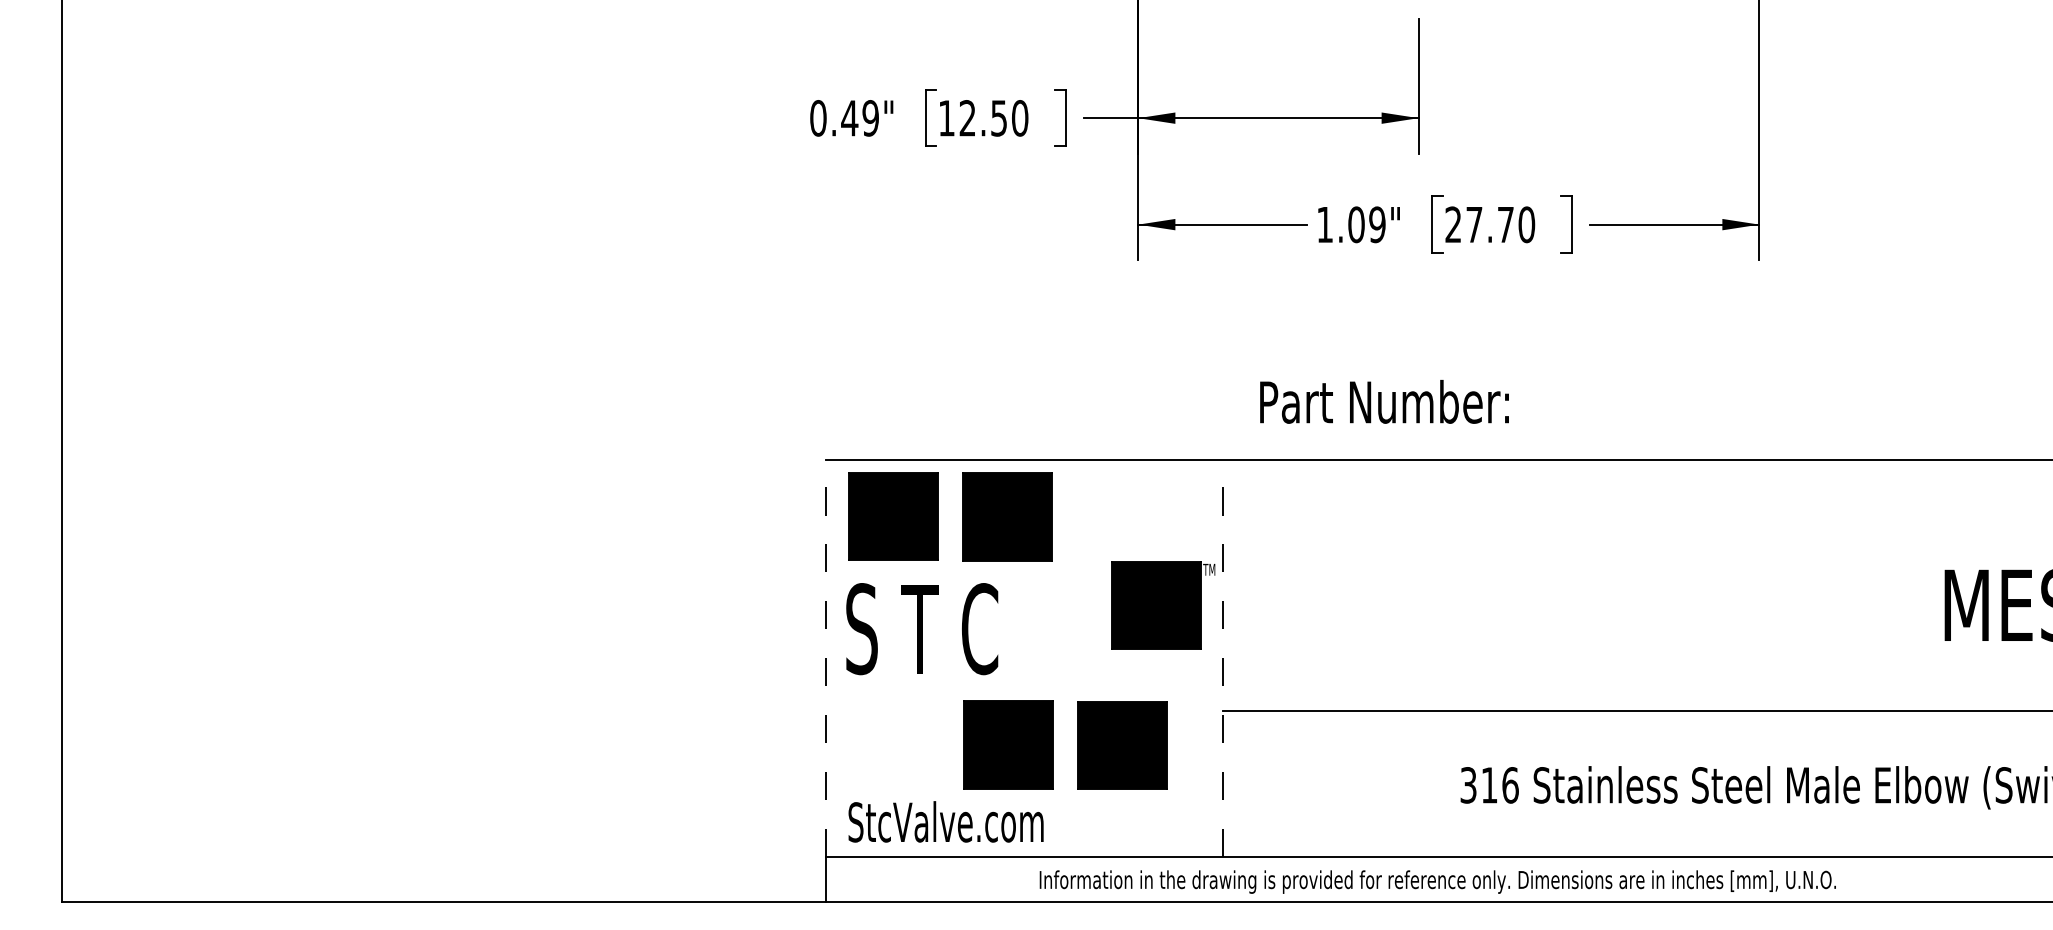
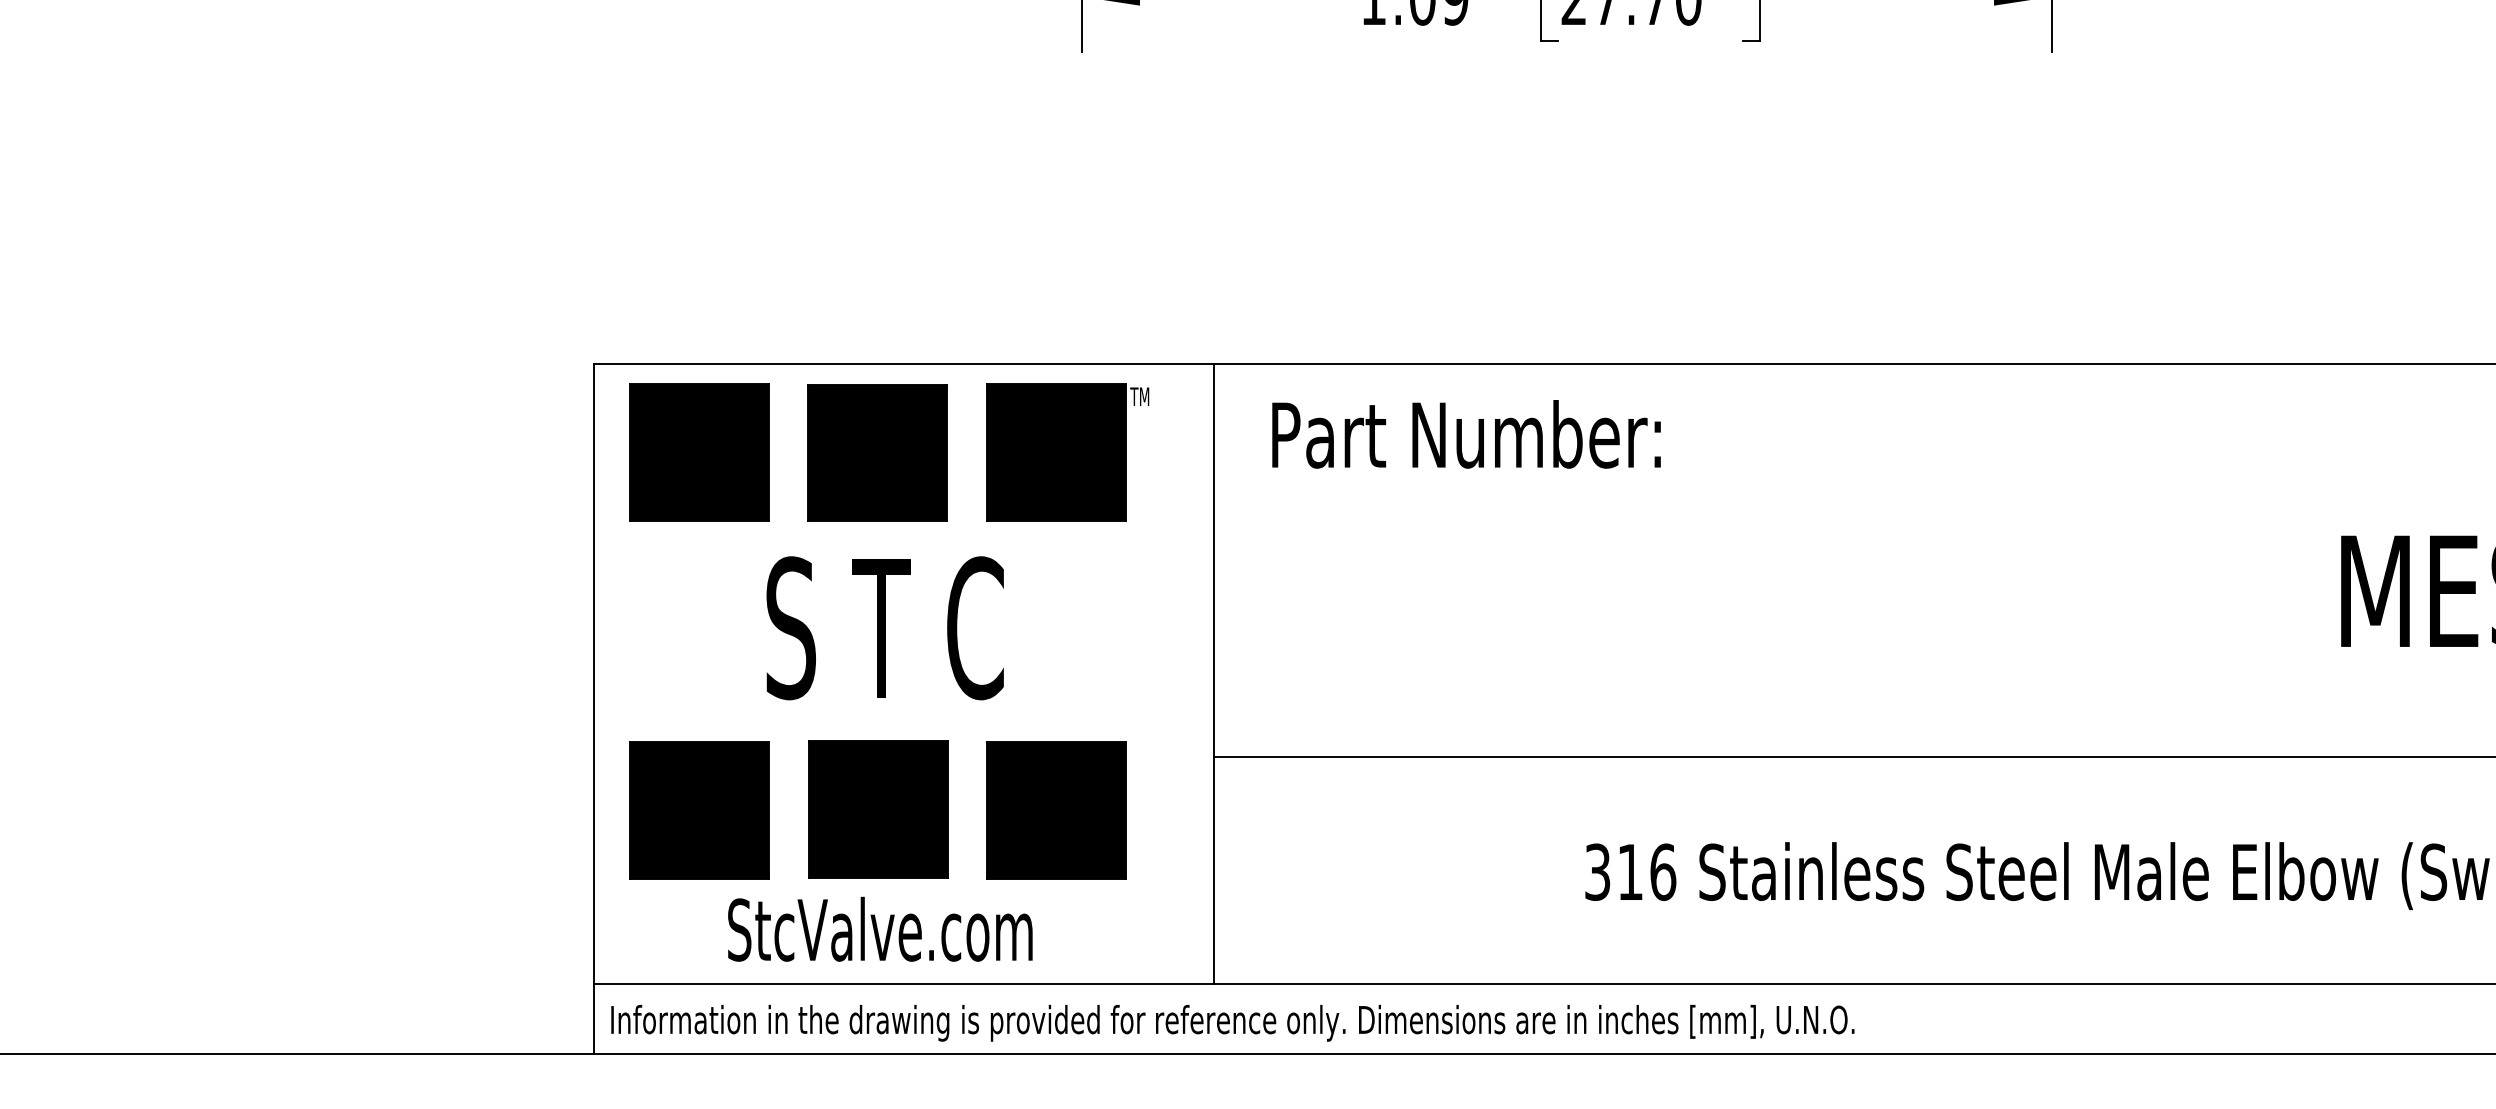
text: (1384, 401) -> (1466, 433), moved
part: (1163, 605) -> (1068, 452), moved
text: (922, 629) -> (885, 628), moved
line: (825, 658) -> (593, 674), dashed -> solid
line: (1222, 658) -> (1213, 674), dashed -> solid
part: (892, 745) -> (698, 810), added
text: (945, 821) -> (879, 928), moved
text: (1437, 881) -> (1232, 1022), moved

